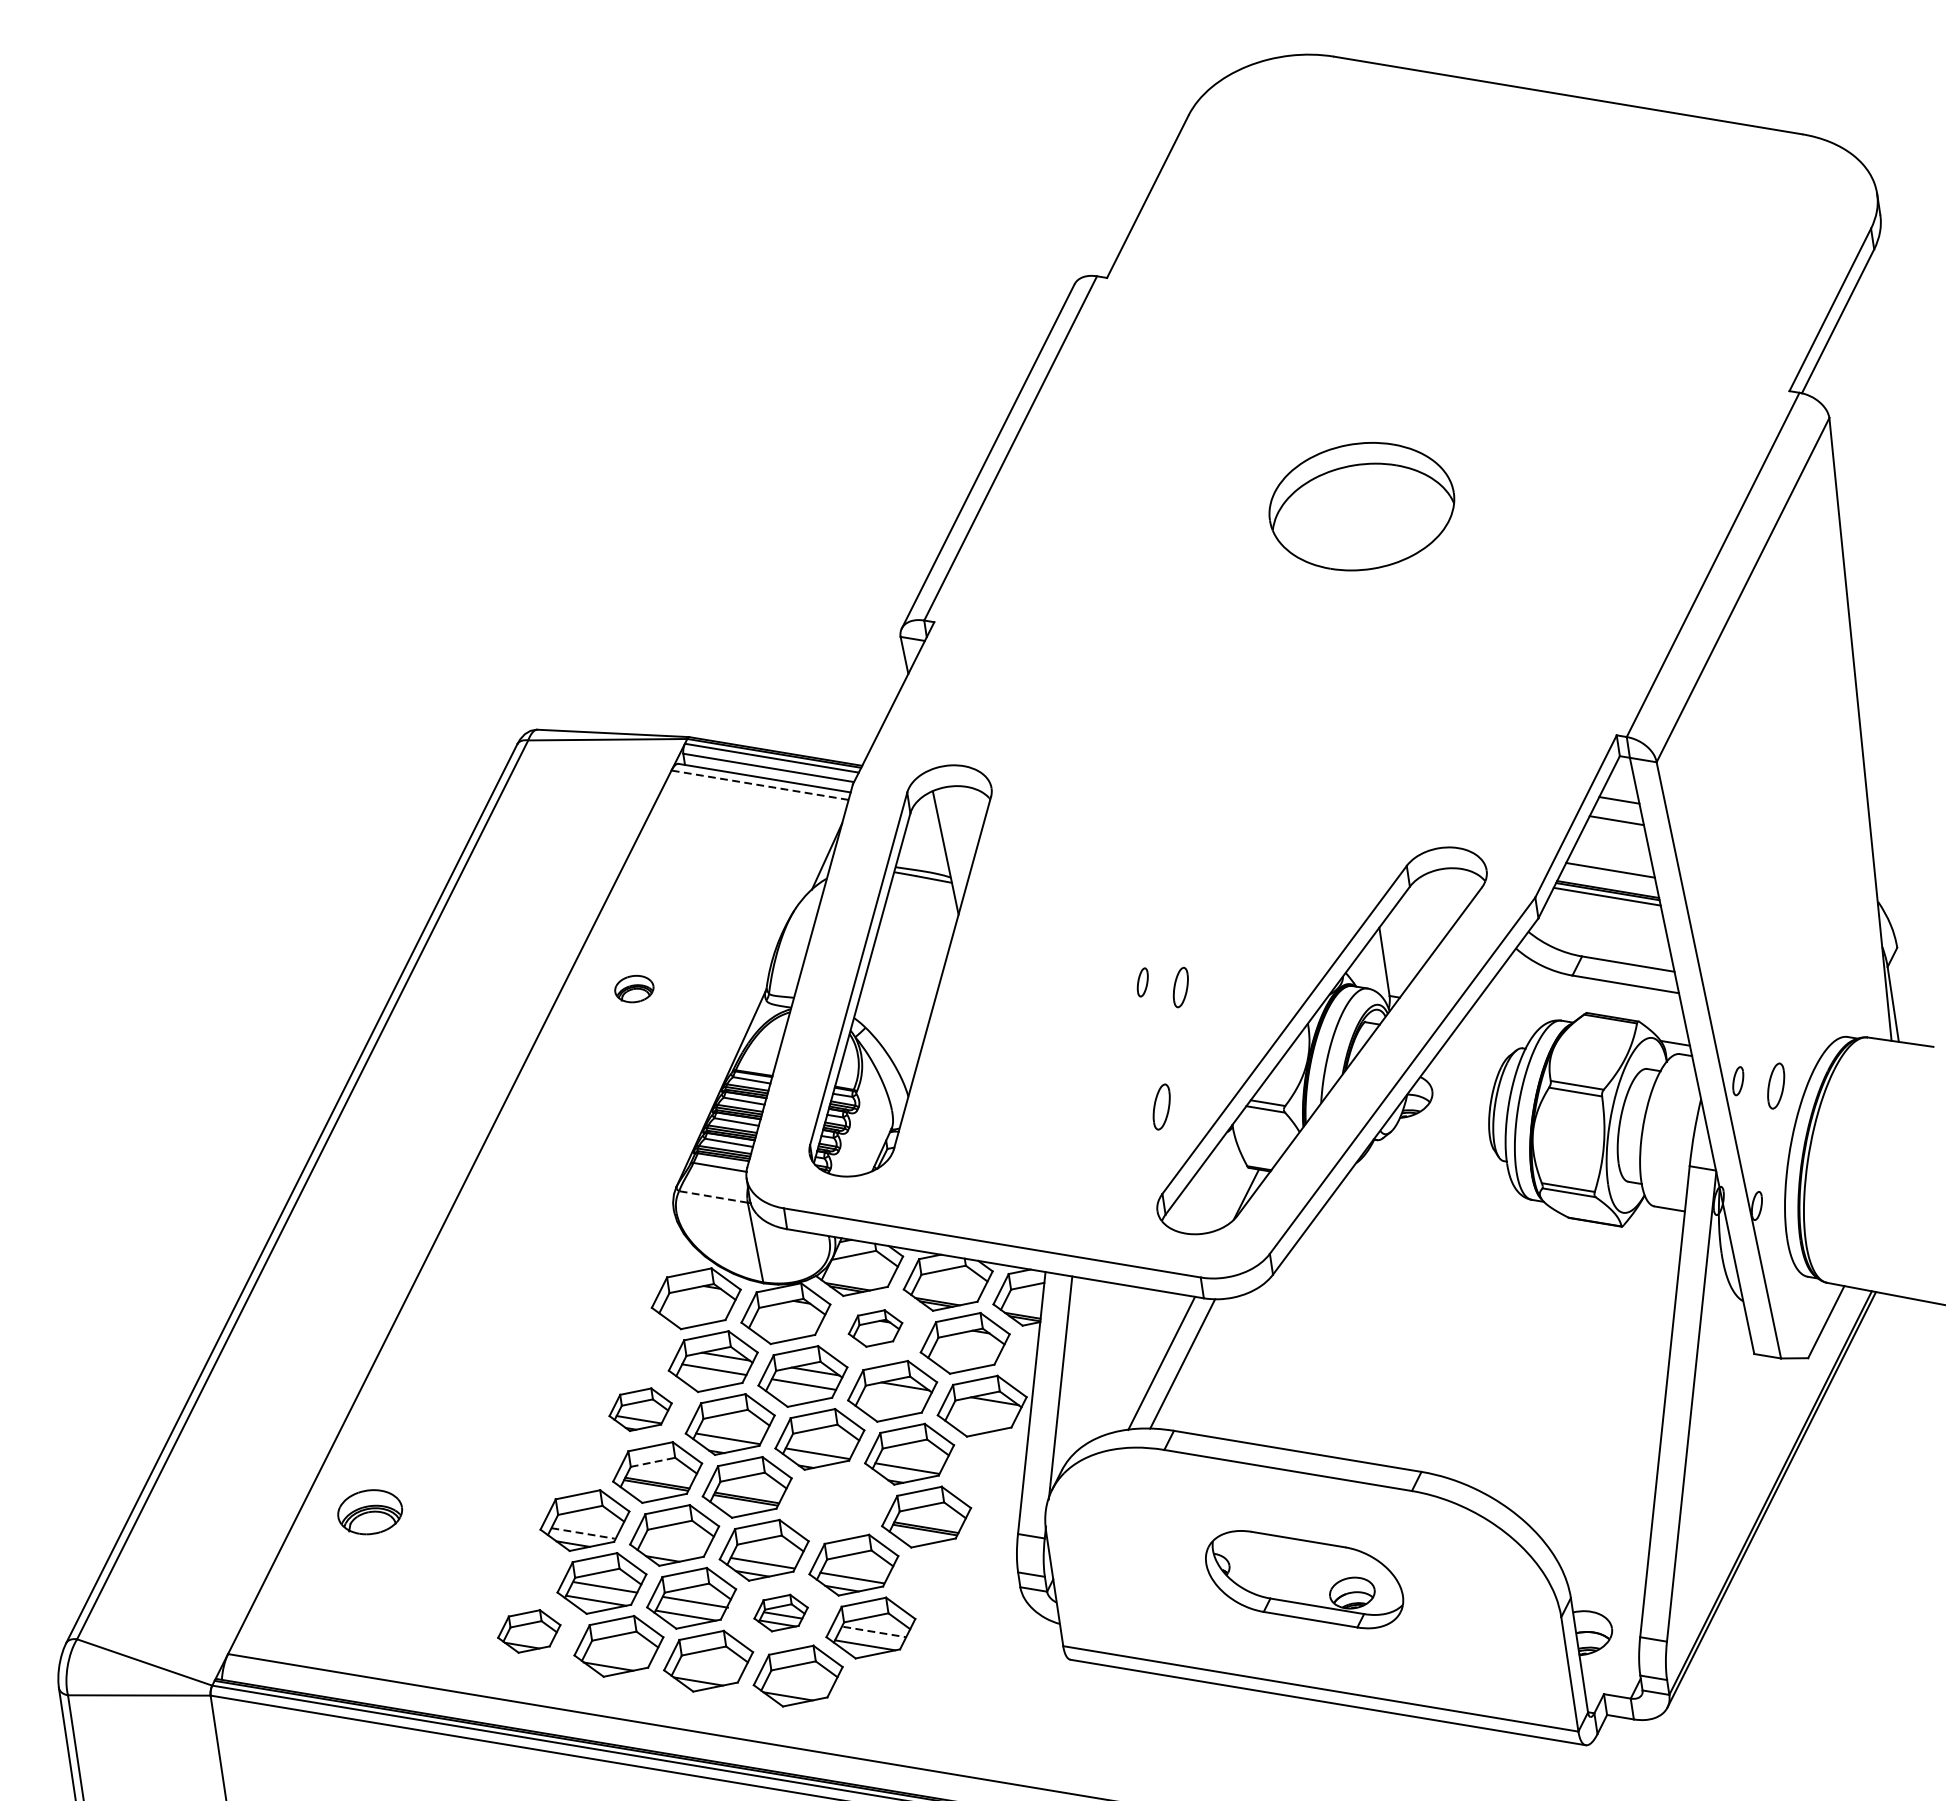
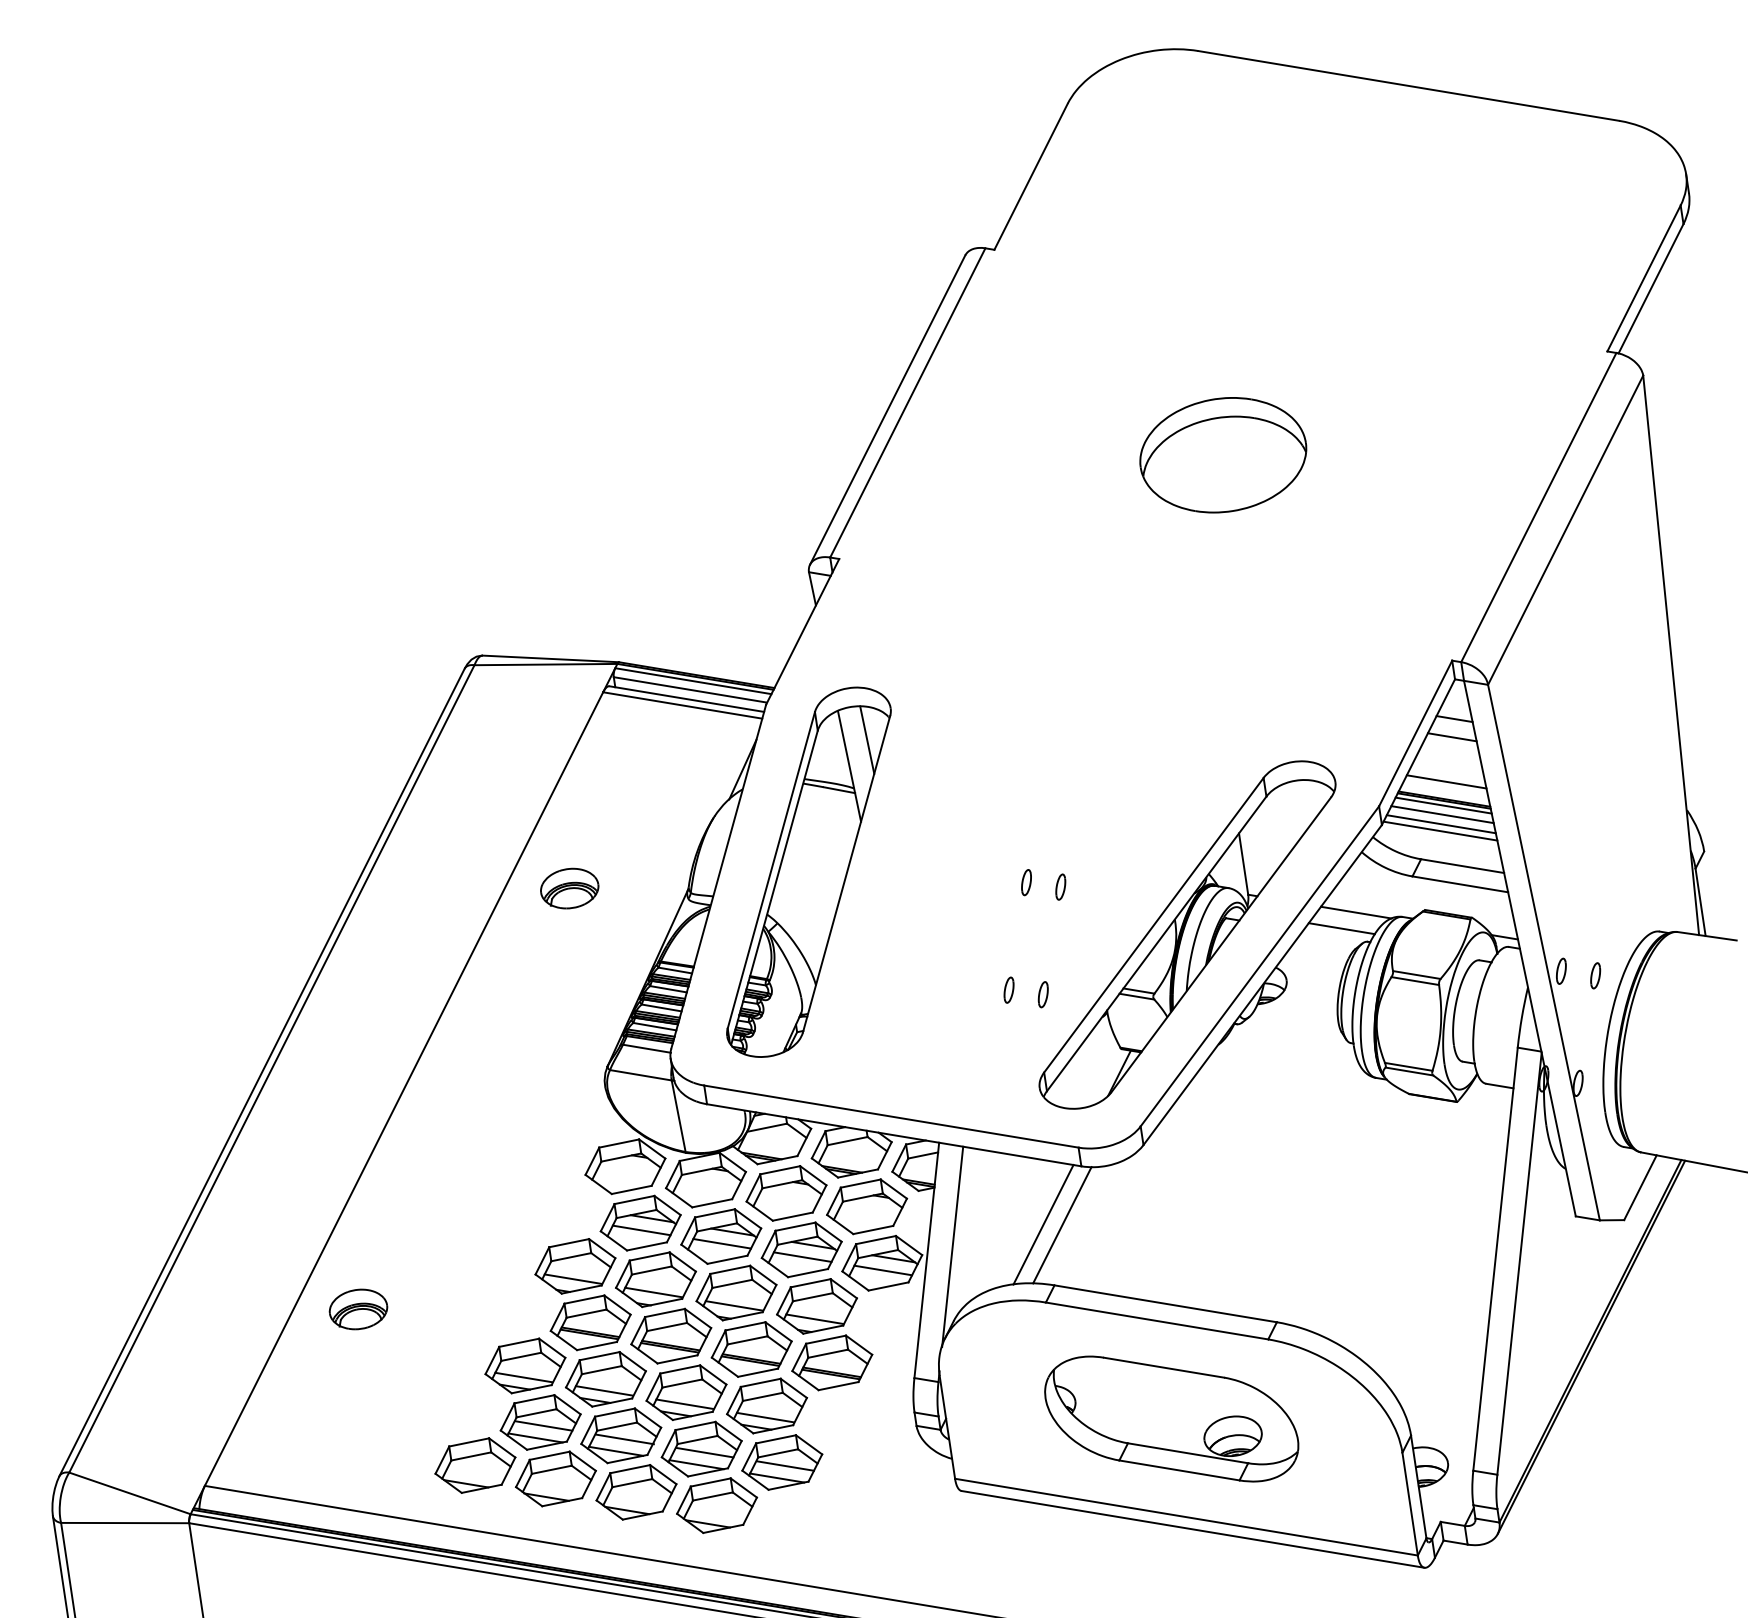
line: (759, 785) -> (682, 705), dashed -> solid
line: (965, 823) -> (867, 739), added
line: (1605, 906) -> (1442, 814), added
line: (1603, 917) -> (1440, 824), added
line: (1603, 924) -> (1440, 830), added
part: (1180, 986) -> (1060, 886), size x0.71
part: (634, 989) -> (569, 888), size x1.67
line: (1509, 1015) -> (1355, 912), added
line: (1493, 1033) -> (1341, 928), added
part: (1776, 1085) -> (1595, 975), size x0.62
part: (1122, 1101) -> (1008, 989), added
part: (1160, 1107) -> (1042, 994), size x0.62
line: (713, 1197) -> (640, 1075), dashed -> solid
part: (875, 1328) -> (786, 1193), size x1.67
line: (893, 1398) -> (802, 1256), added
part: (640, 1409) -> (575, 1266), size x1.43
line: (983, 1414) -> (883, 1270), added
line: (654, 1462) -> (587, 1313), dashed -> solid
part: (836, 1502) -> (751, 1349), added
part: (370, 1512) -> (358, 1309), moved
line: (582, 1533) -> (523, 1377), dashed -> solid
line: (671, 1547) -> (603, 1390), added
part: (1304, 1579) -> (1171, 1418), size x1.43
part: (780, 1612) -> (701, 1448), size x1.67
part: (529, 1631) -> (475, 1465), size x1.43
line: (874, 1632) -> (785, 1466), dashed -> solid

